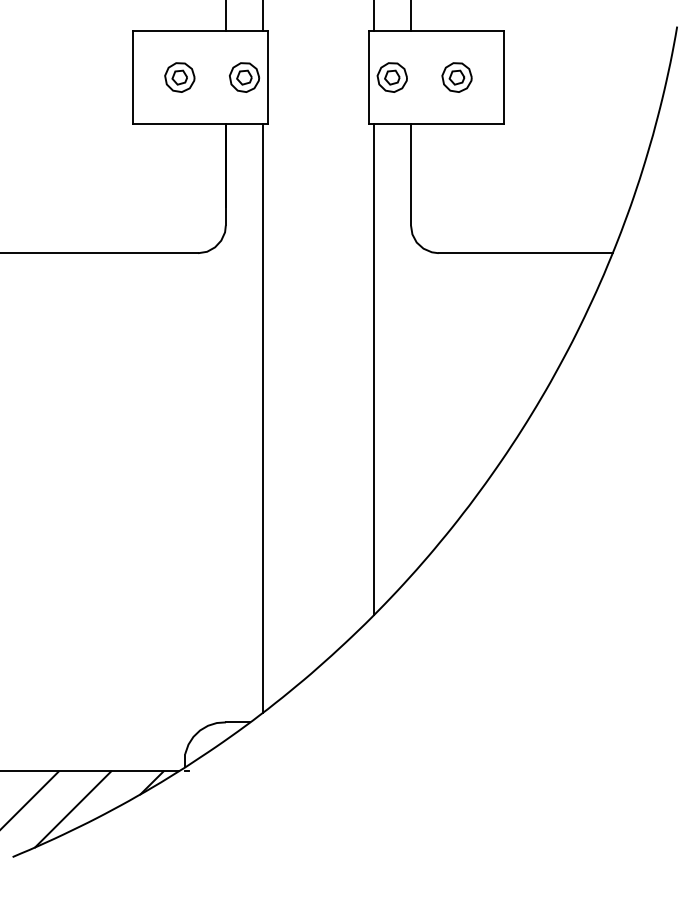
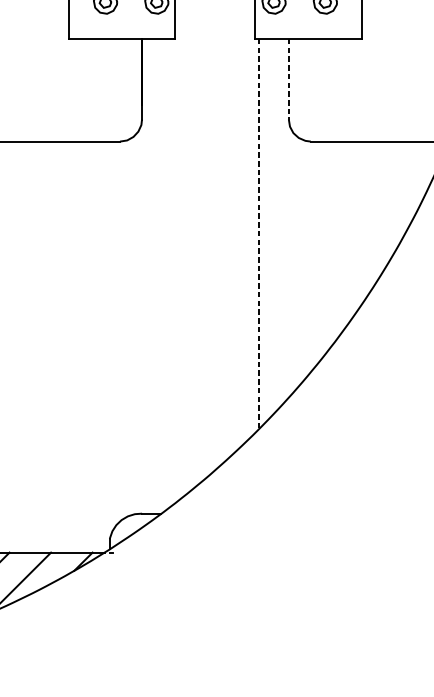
line: (410, 174) -> (288, 79), solid -> dashed
line: (373, 369) -> (259, 233), solid -> dashed
line: (262, 417) -> (171, 271), removed

